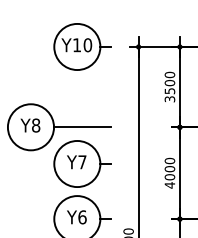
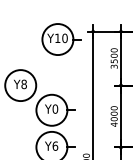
part: (82, 46) -> (61, 39), moved
line: (82, 127) -> (55, 85), removed
text: (82, 161) -> (55, 108), Y7 -> Y0

